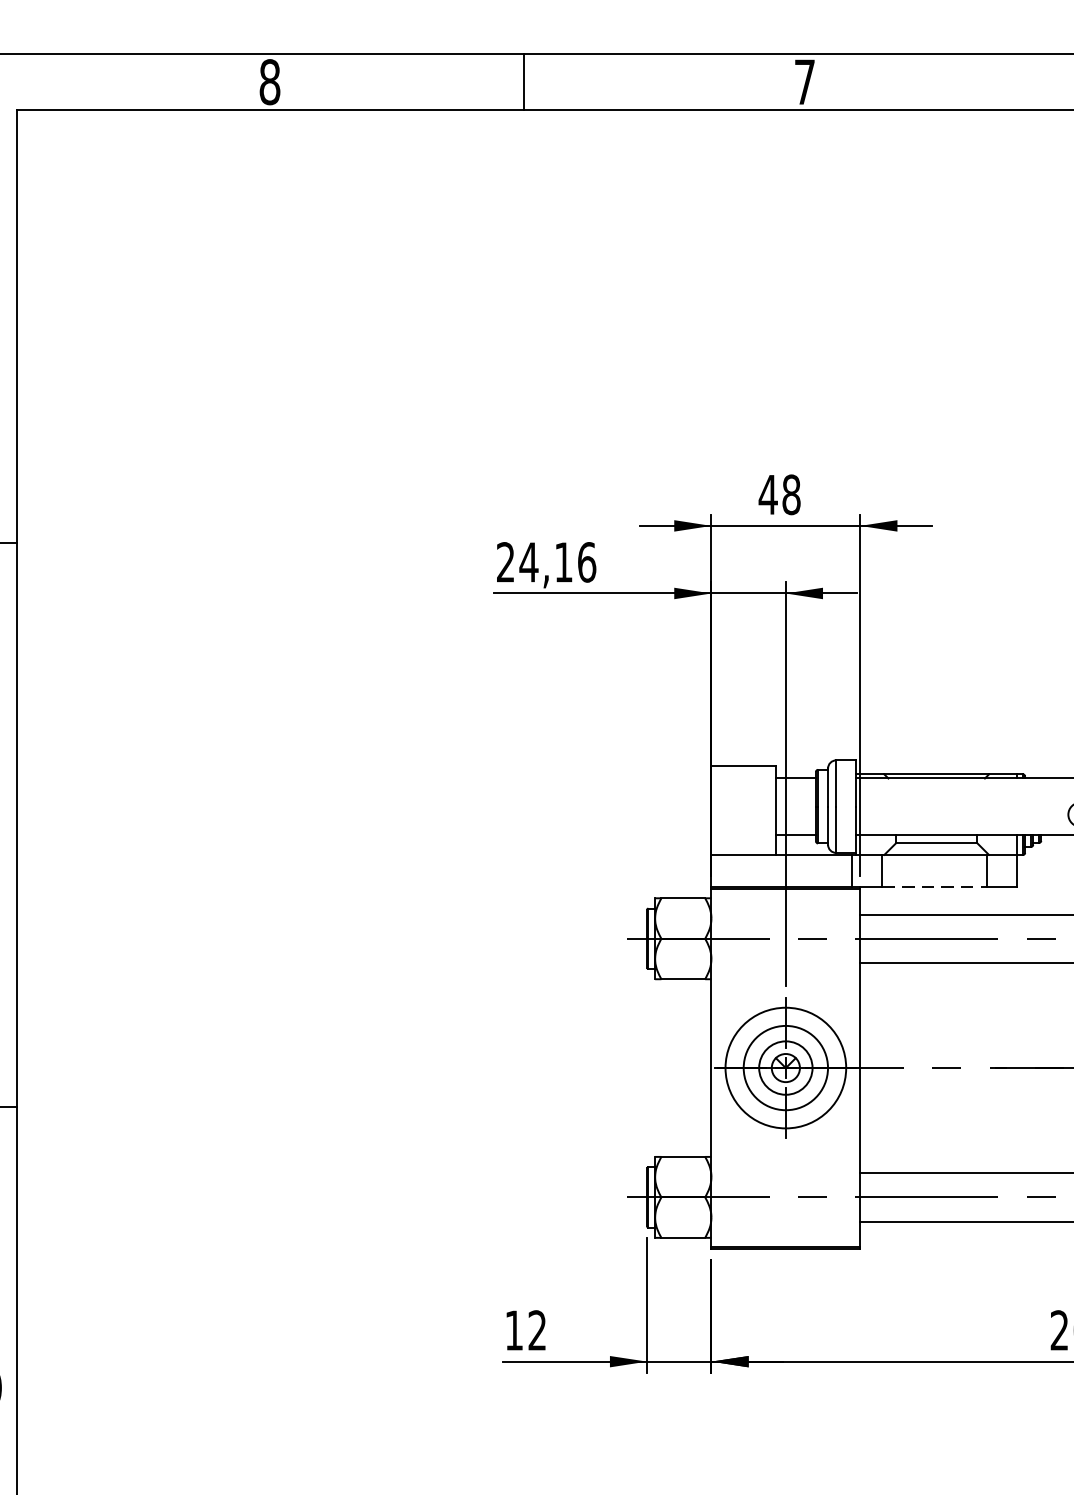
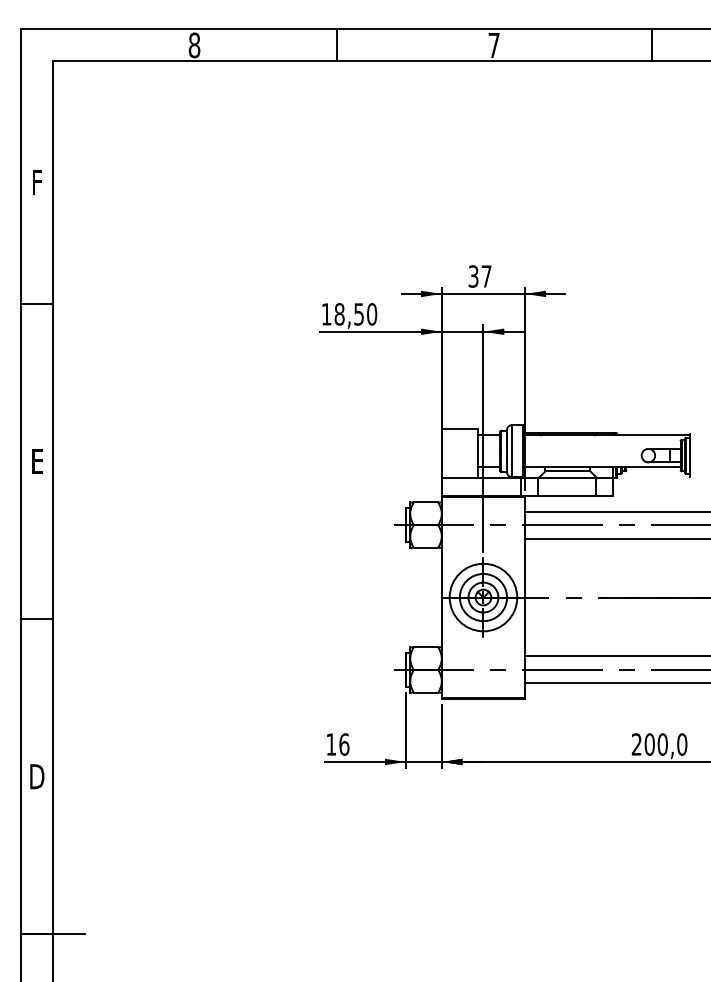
text: (778, 494) -> (479, 276), 48 -> 37
text: (546, 562) -> (349, 314), 24,16 -> 18,50
line: (935, 887) -> (567, 496), dashed -> solid
text: (537, 1330) -> (344, 744), 12 -> 16

